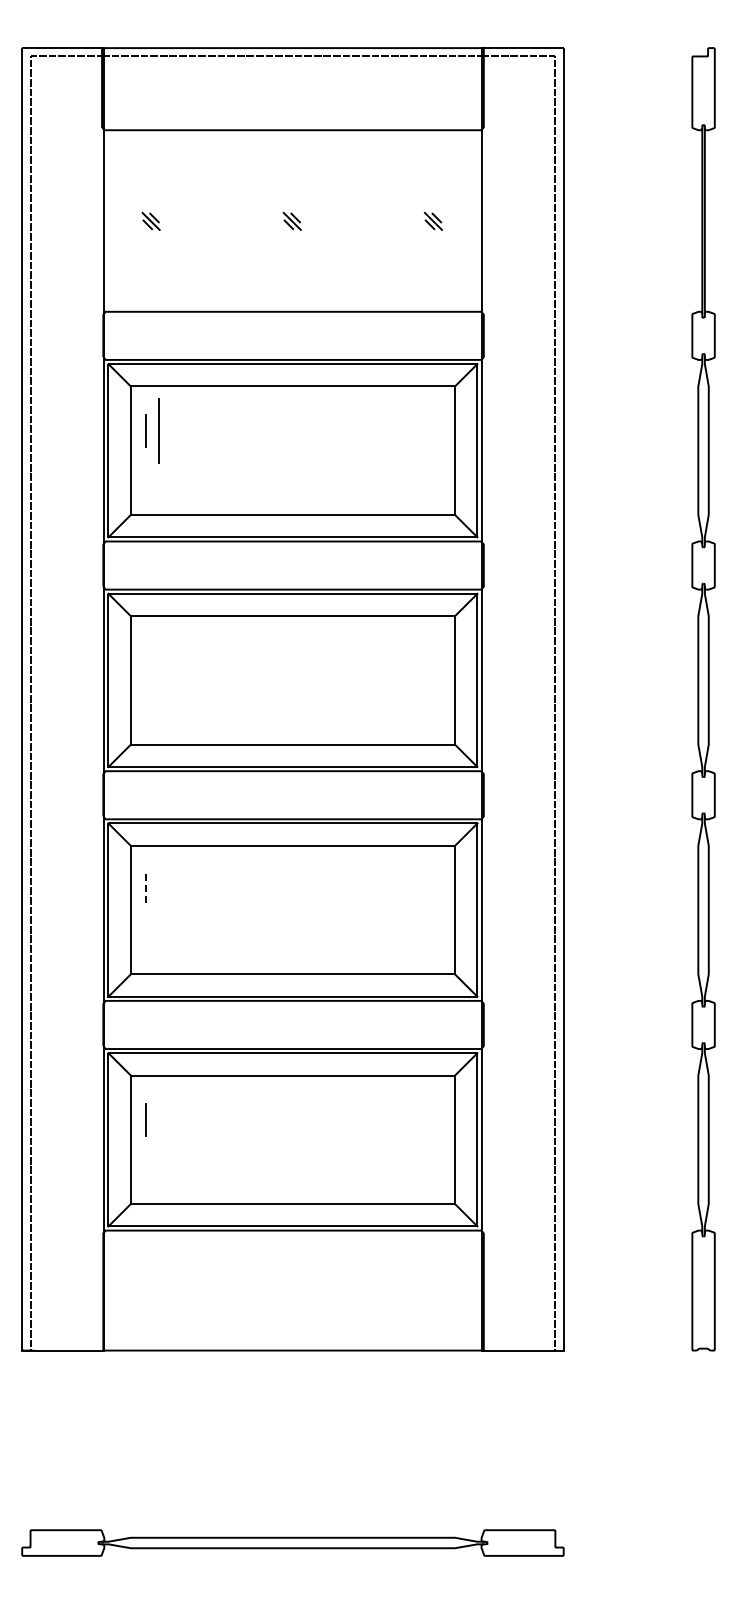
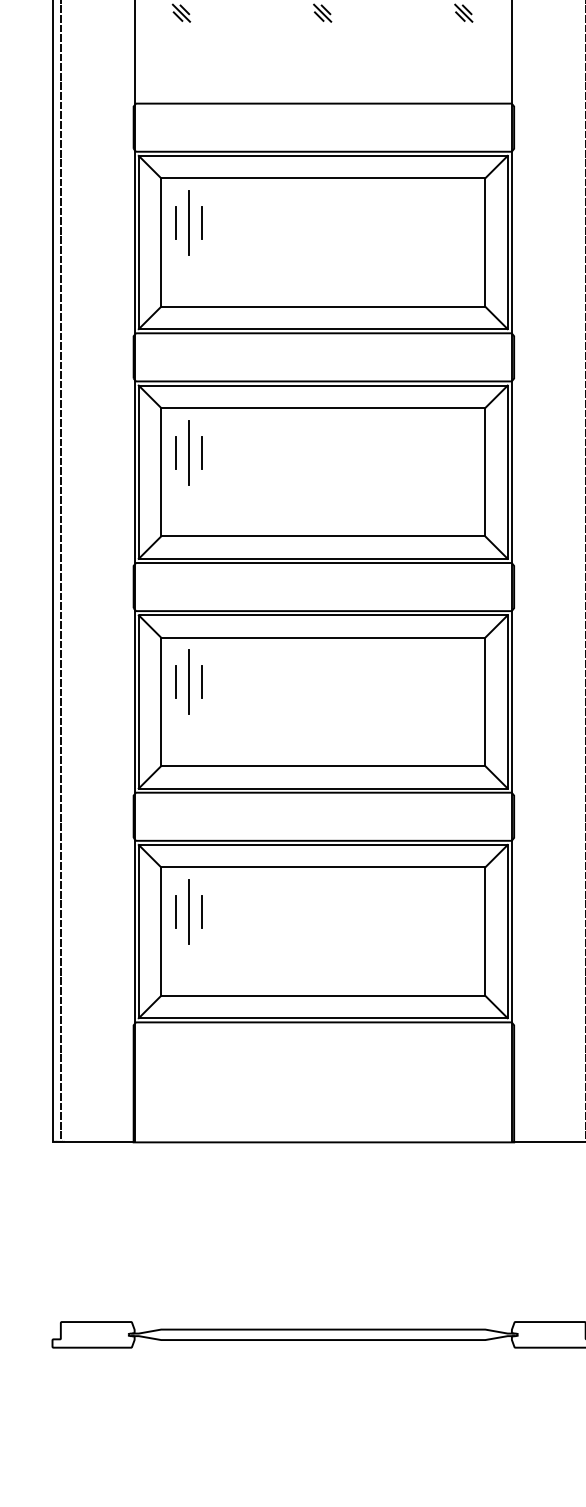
line: (171, 431) -> (201, 223), added
line: (145, 660) -> (175, 452), added
line: (158, 660) -> (188, 452), added
line: (171, 660) -> (201, 452), added
line: (158, 890) -> (188, 682), added
line: (171, 890) -> (201, 682), added
line: (145, 891) -> (175, 683), dashed -> solid
line: (158, 1120) -> (188, 912), added
line: (171, 1120) -> (201, 912), added

